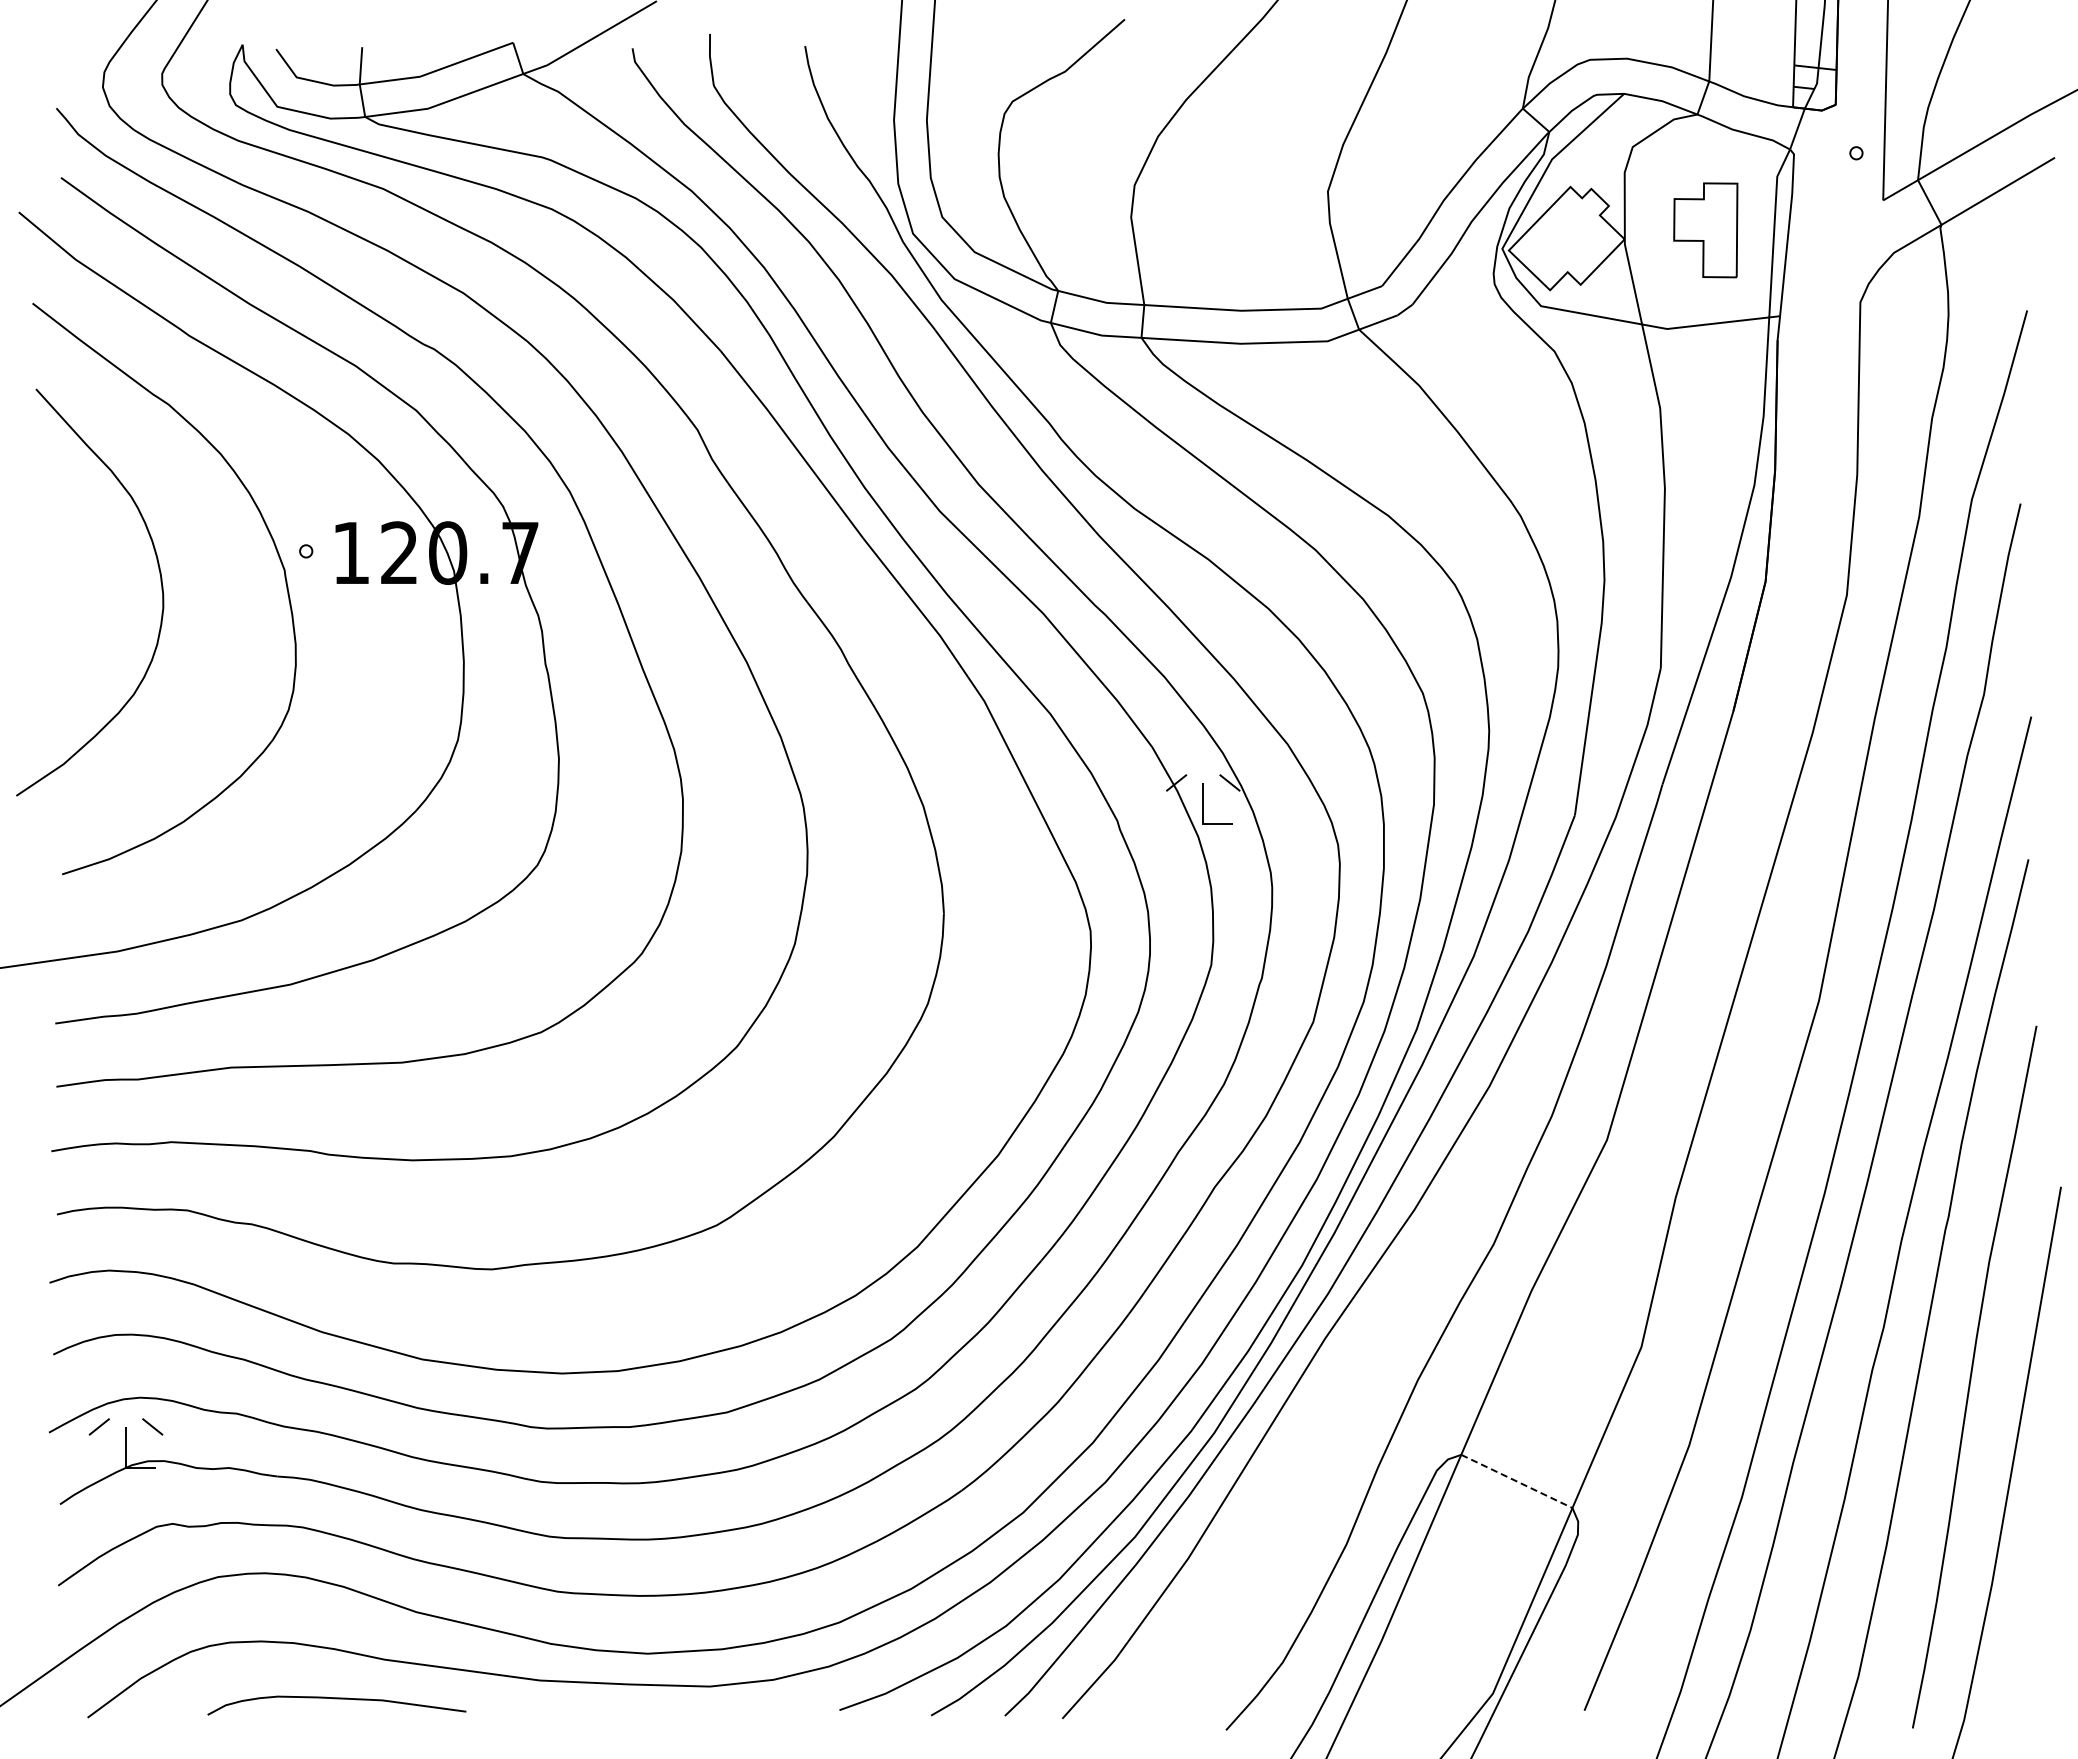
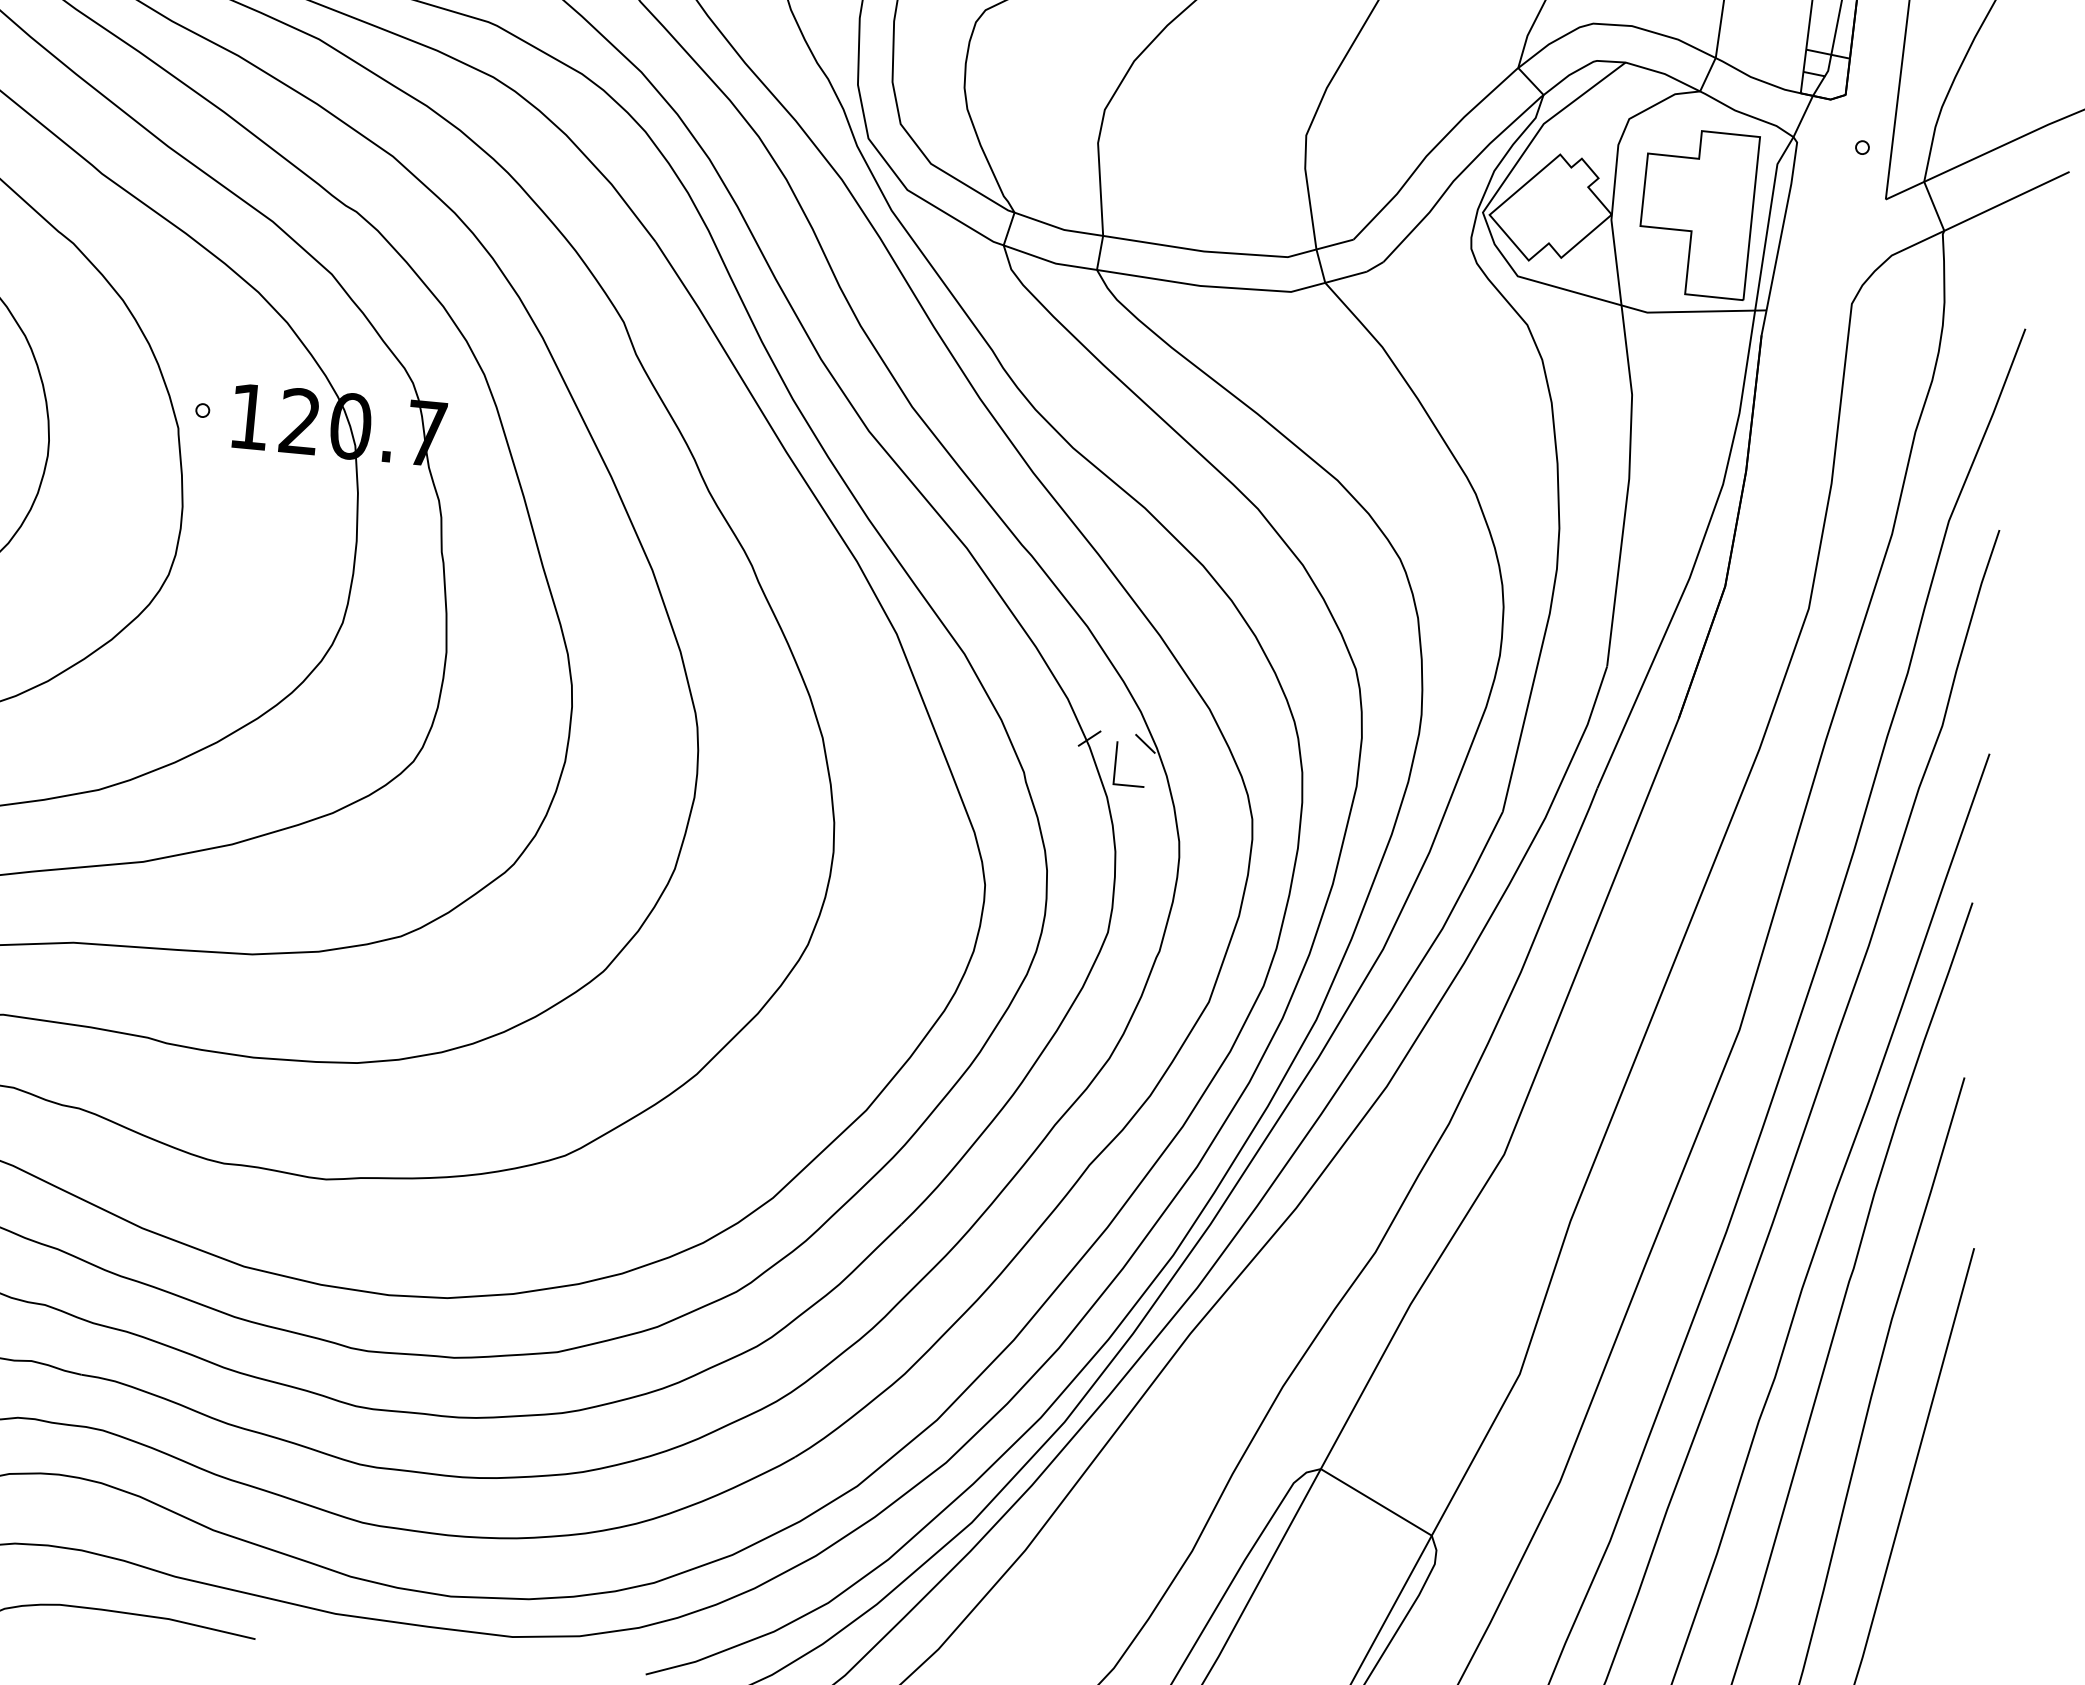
part: (1705, 230) -> (1697, 213), size x1.67
line: (1516, 1481) -> (1375, 1502), dashed -> solid

